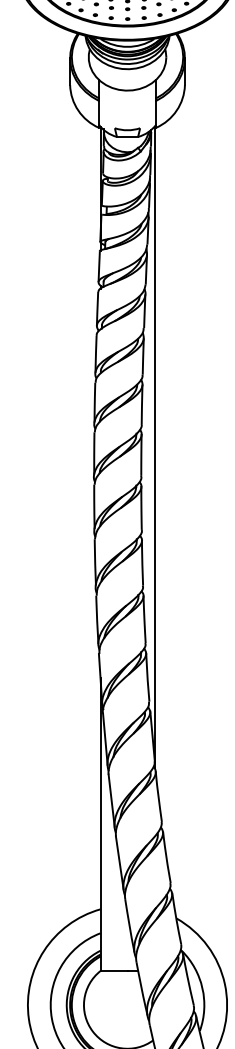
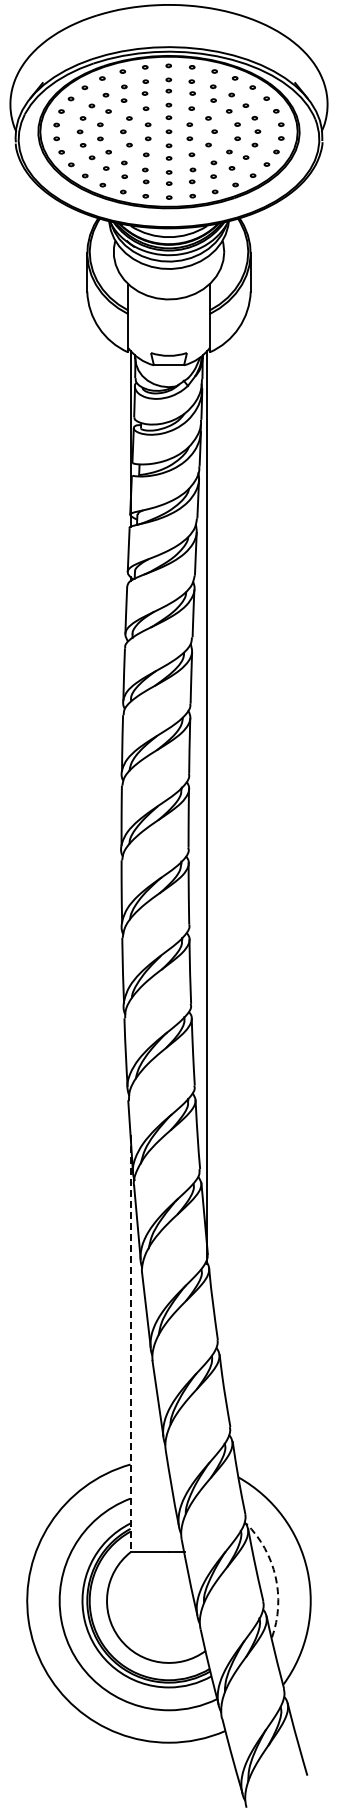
line: (100, 824) -> (130, 1344), solid -> dashed
arc: (202, 988) -> (275, 1576), solid -> dashed

